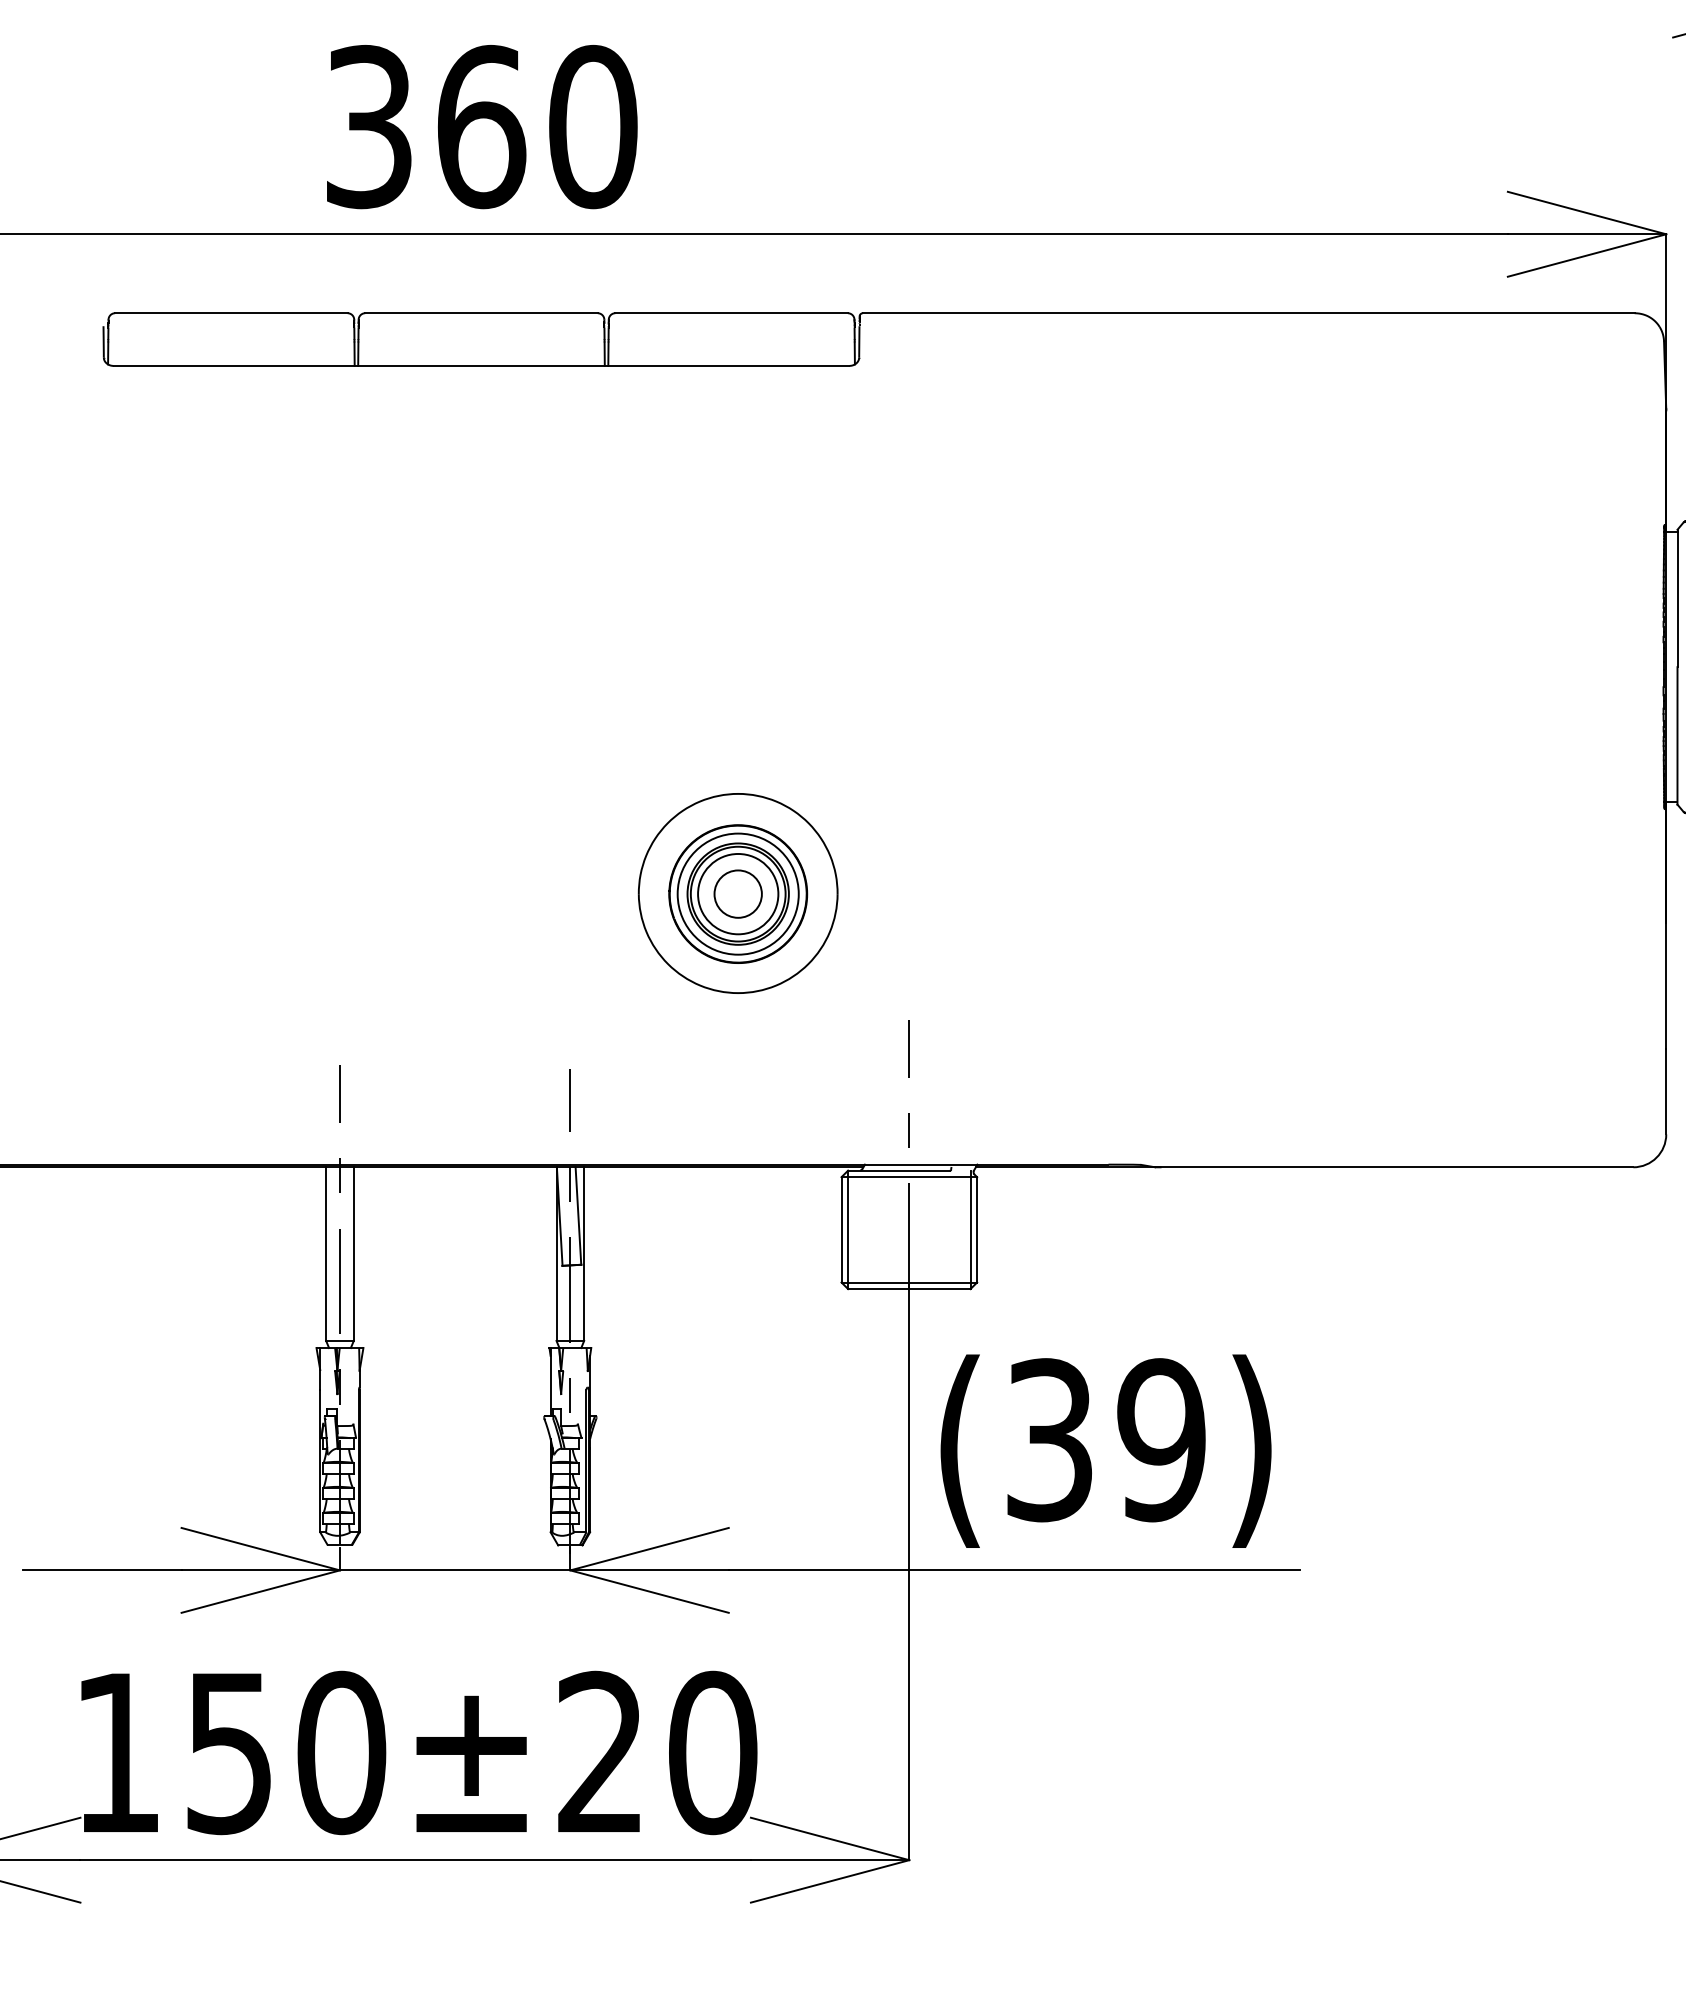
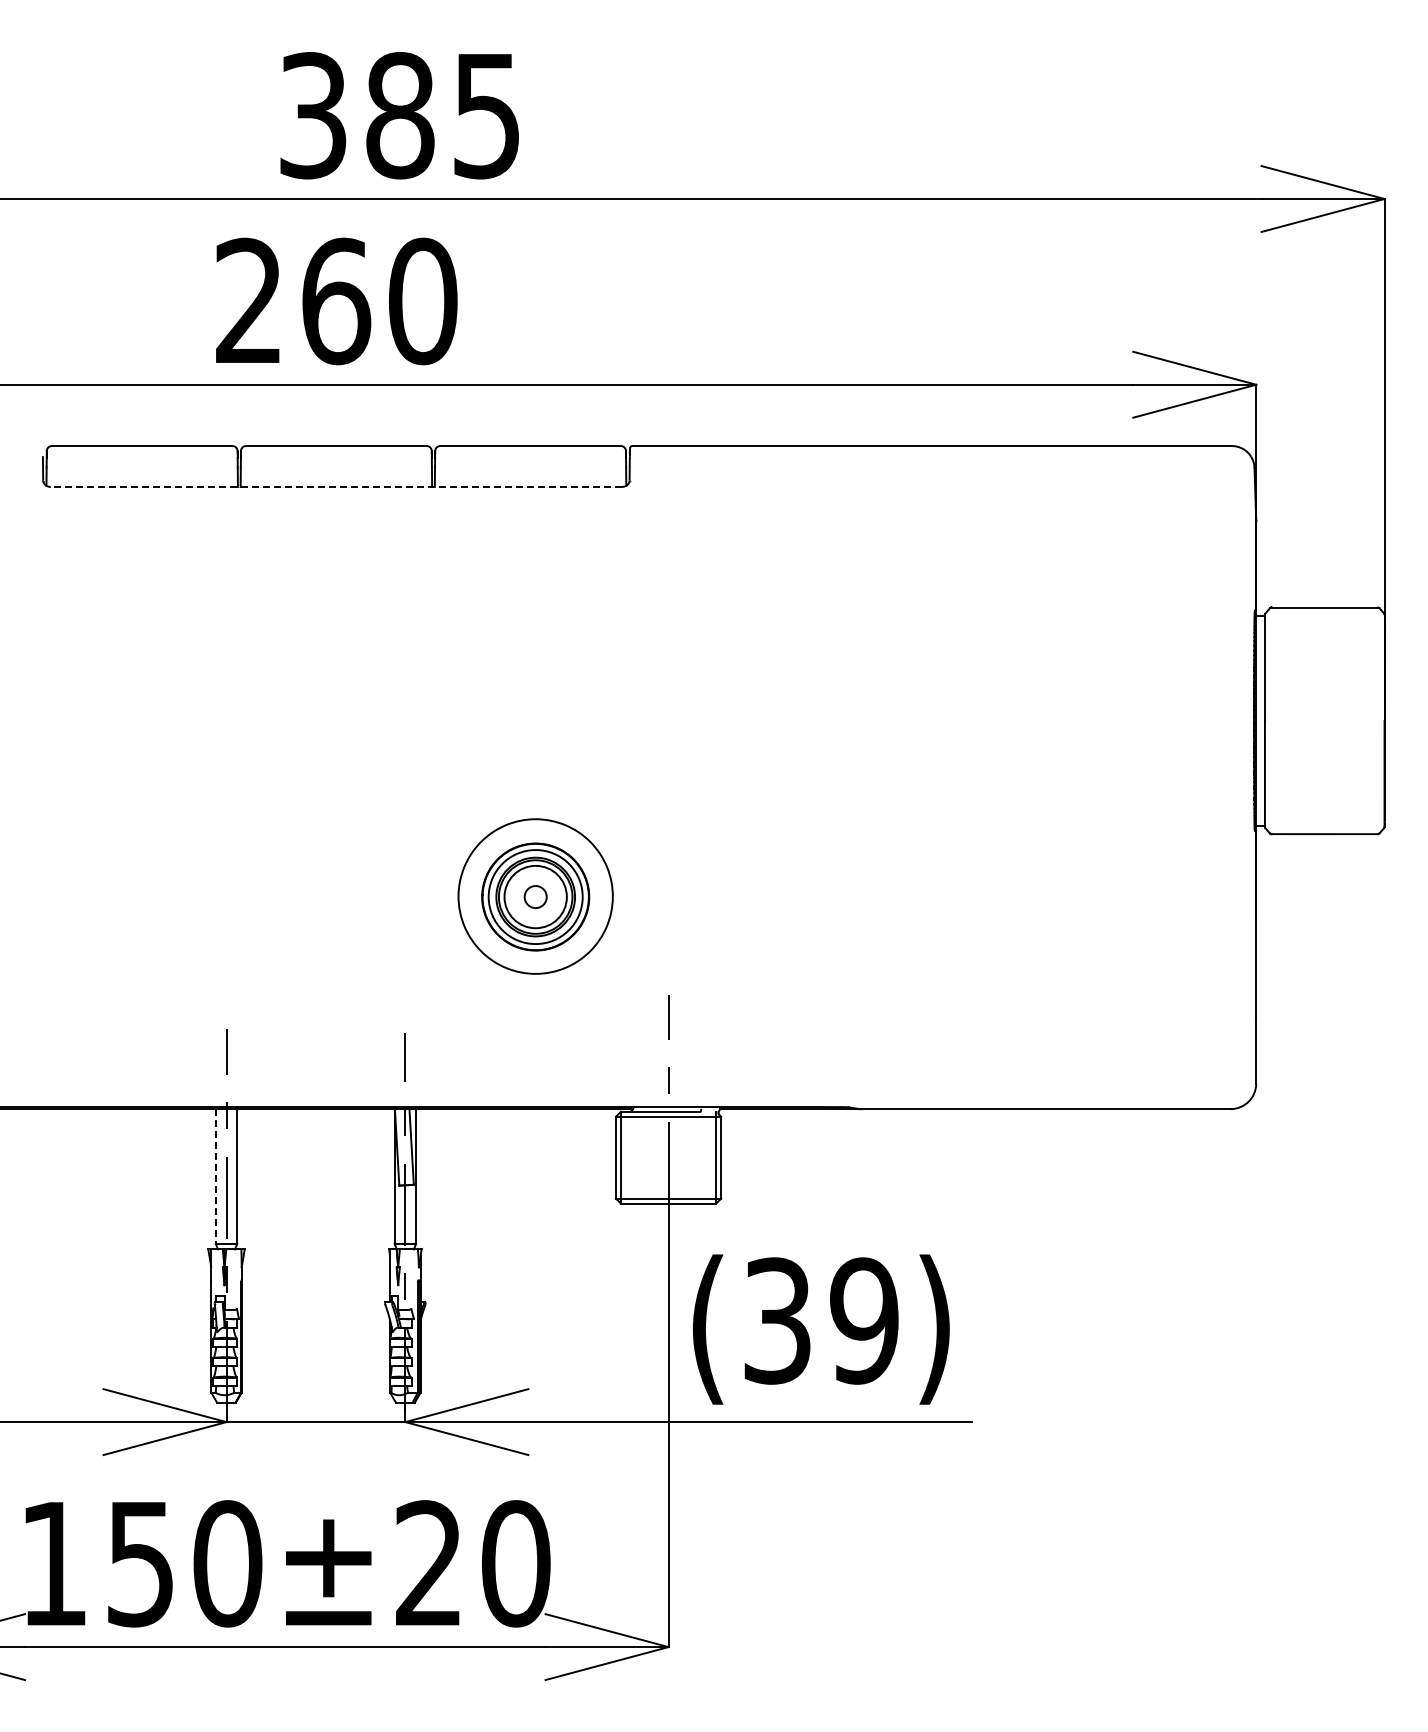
text: (368, 127) -> (248, 301), 360 -> 260
line: (481, 365) -> (336, 486), solid -> dashed
circle: (737, 893) -> (535, 896), size x0.6
line: (325, 1255) -> (215, 1177), solid -> dashed

